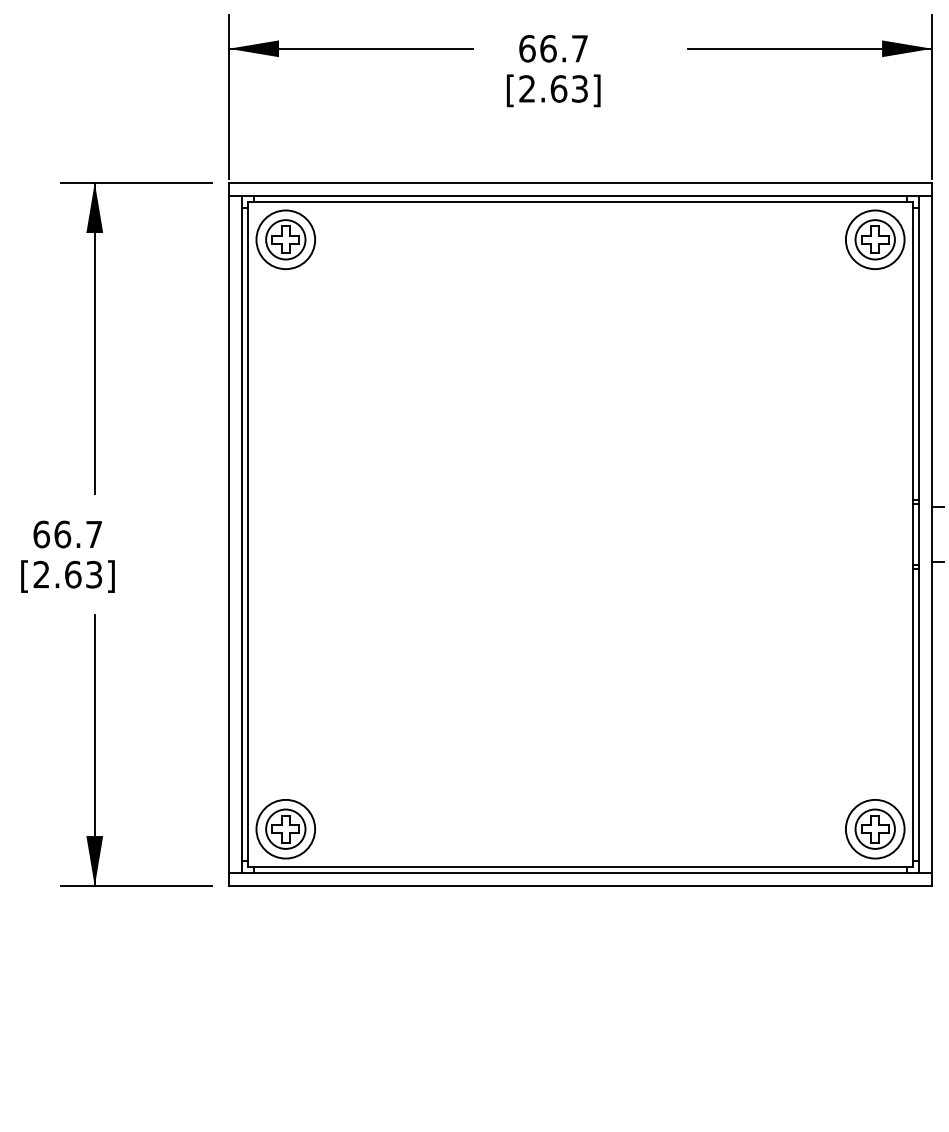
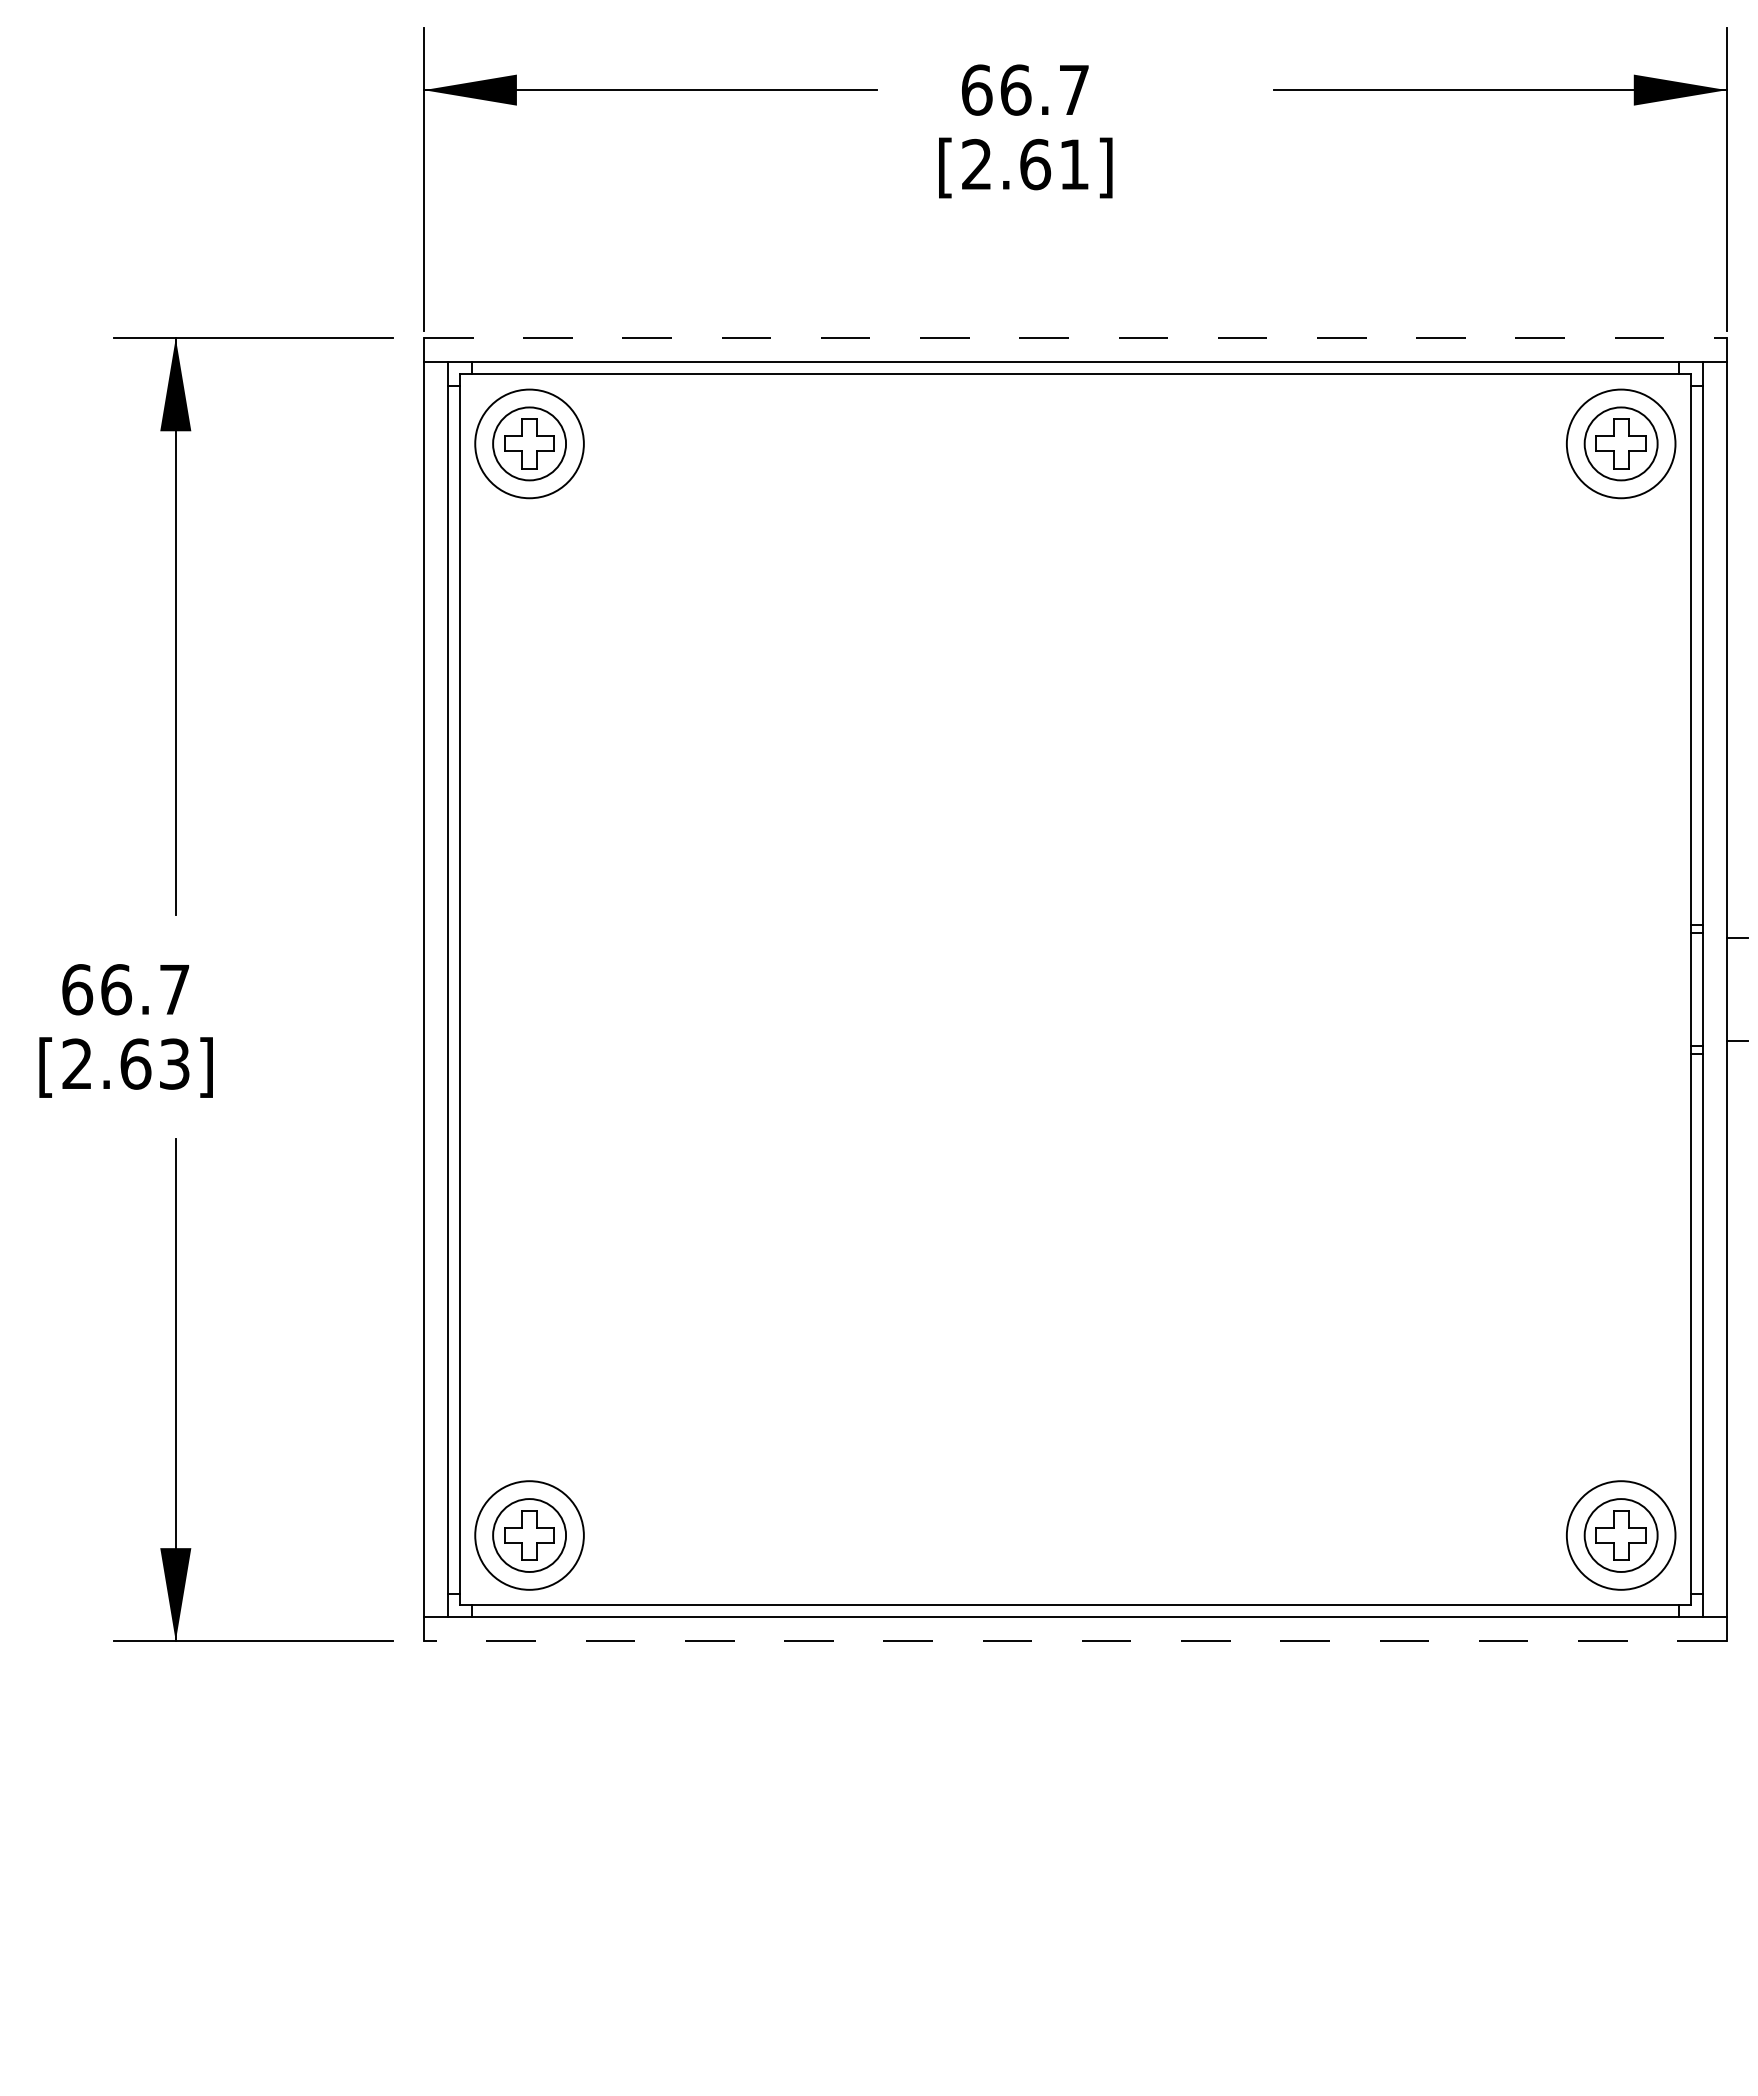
text: (579, 88) -> (1073, 163), [2.63] -> [2.61]
line: (580, 182) -> (1075, 337), solid -> dashed
line: (580, 886) -> (1075, 1641), solid -> dashed

